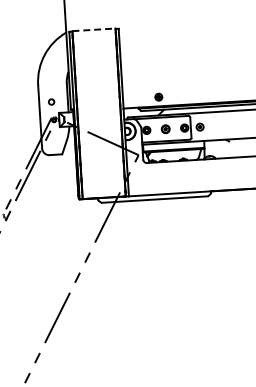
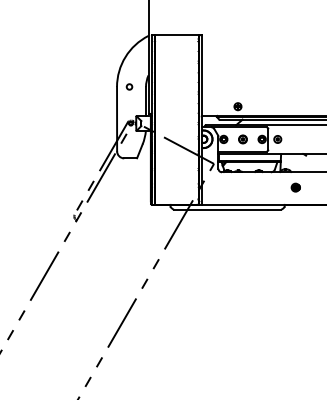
line: (93, 29) -> (176, 34), dashed -> solid
circle: (51, 101) -> (129, 86), moved
part: (220, 173) -> (295, 187), added

